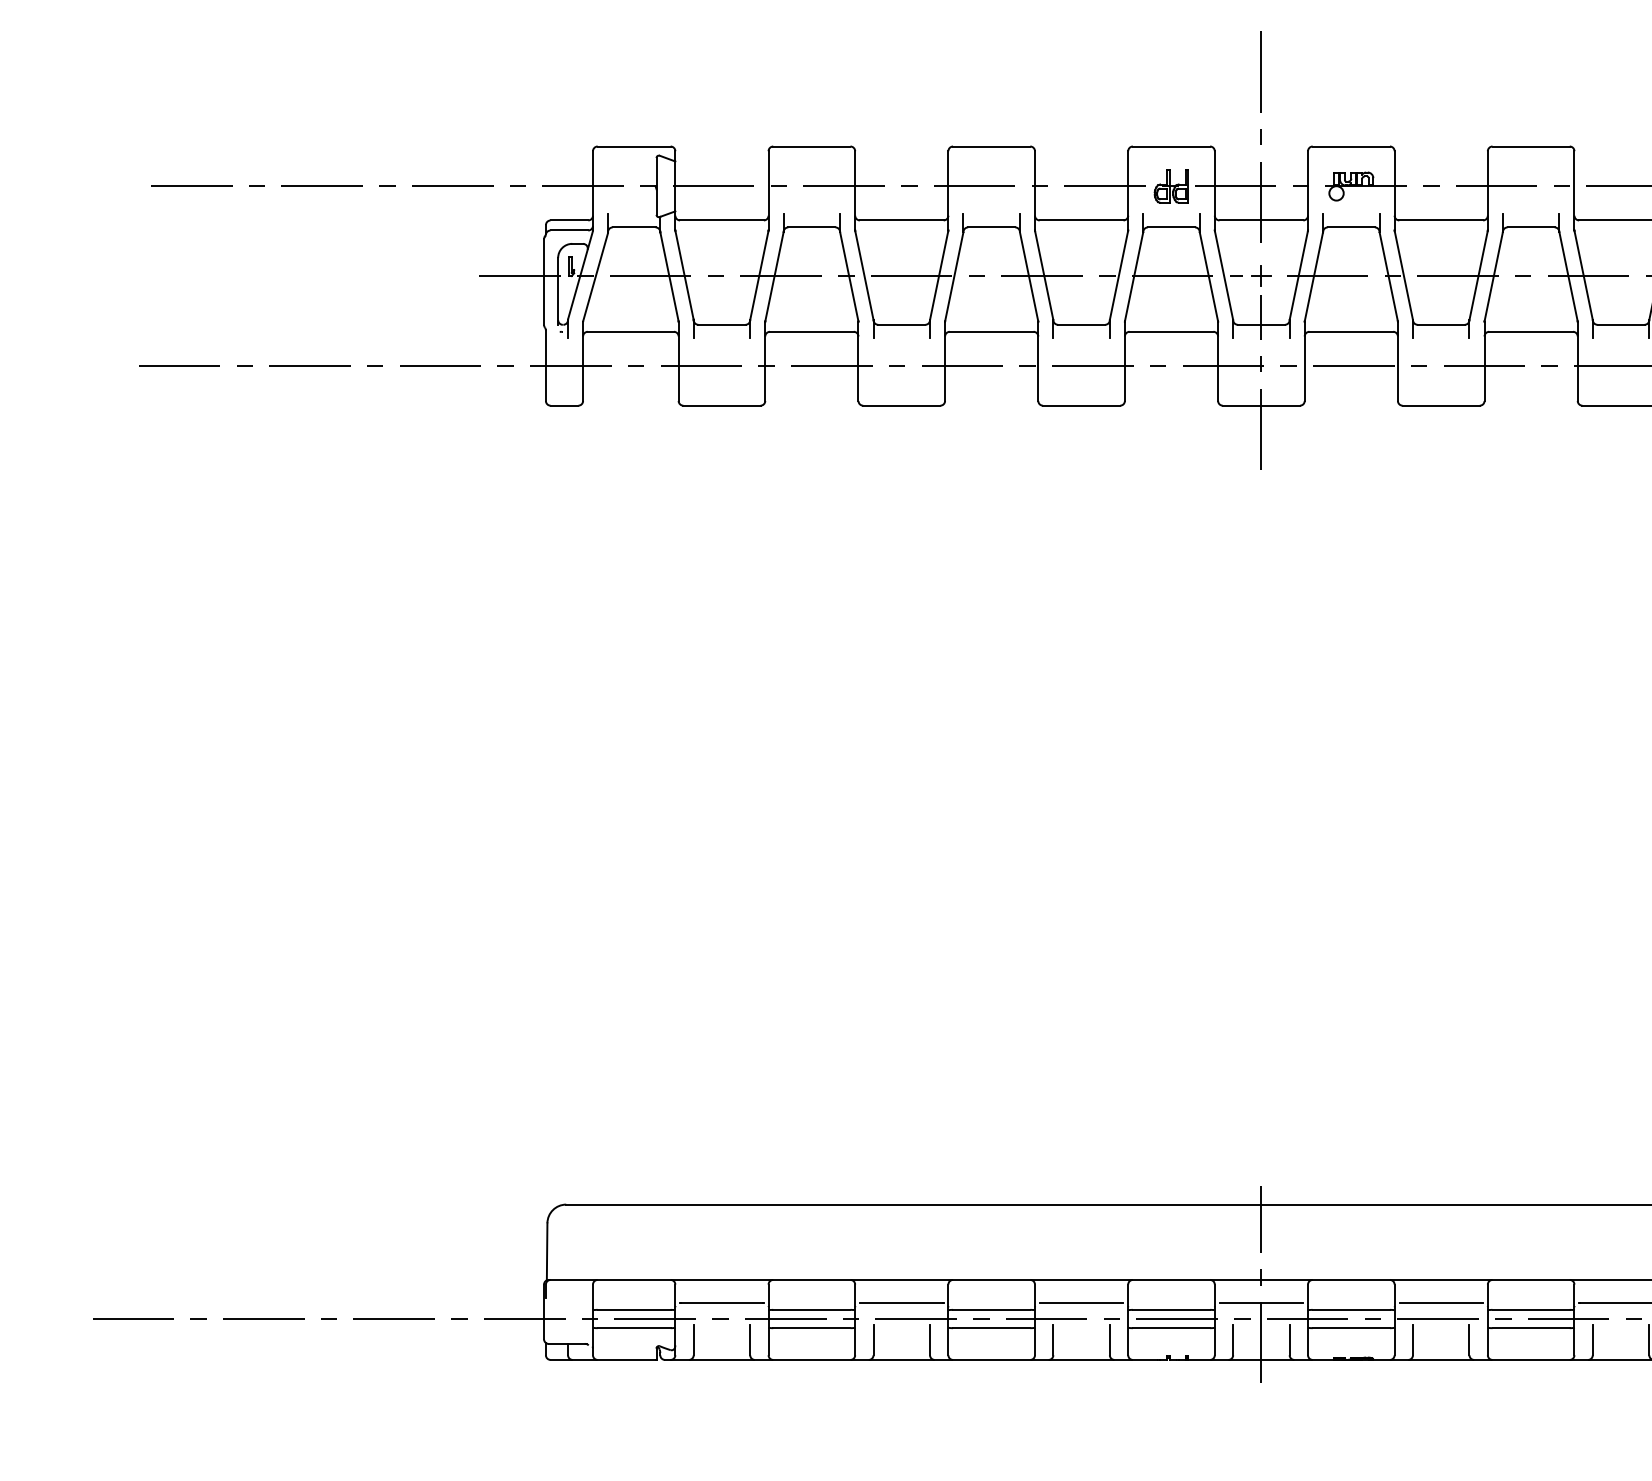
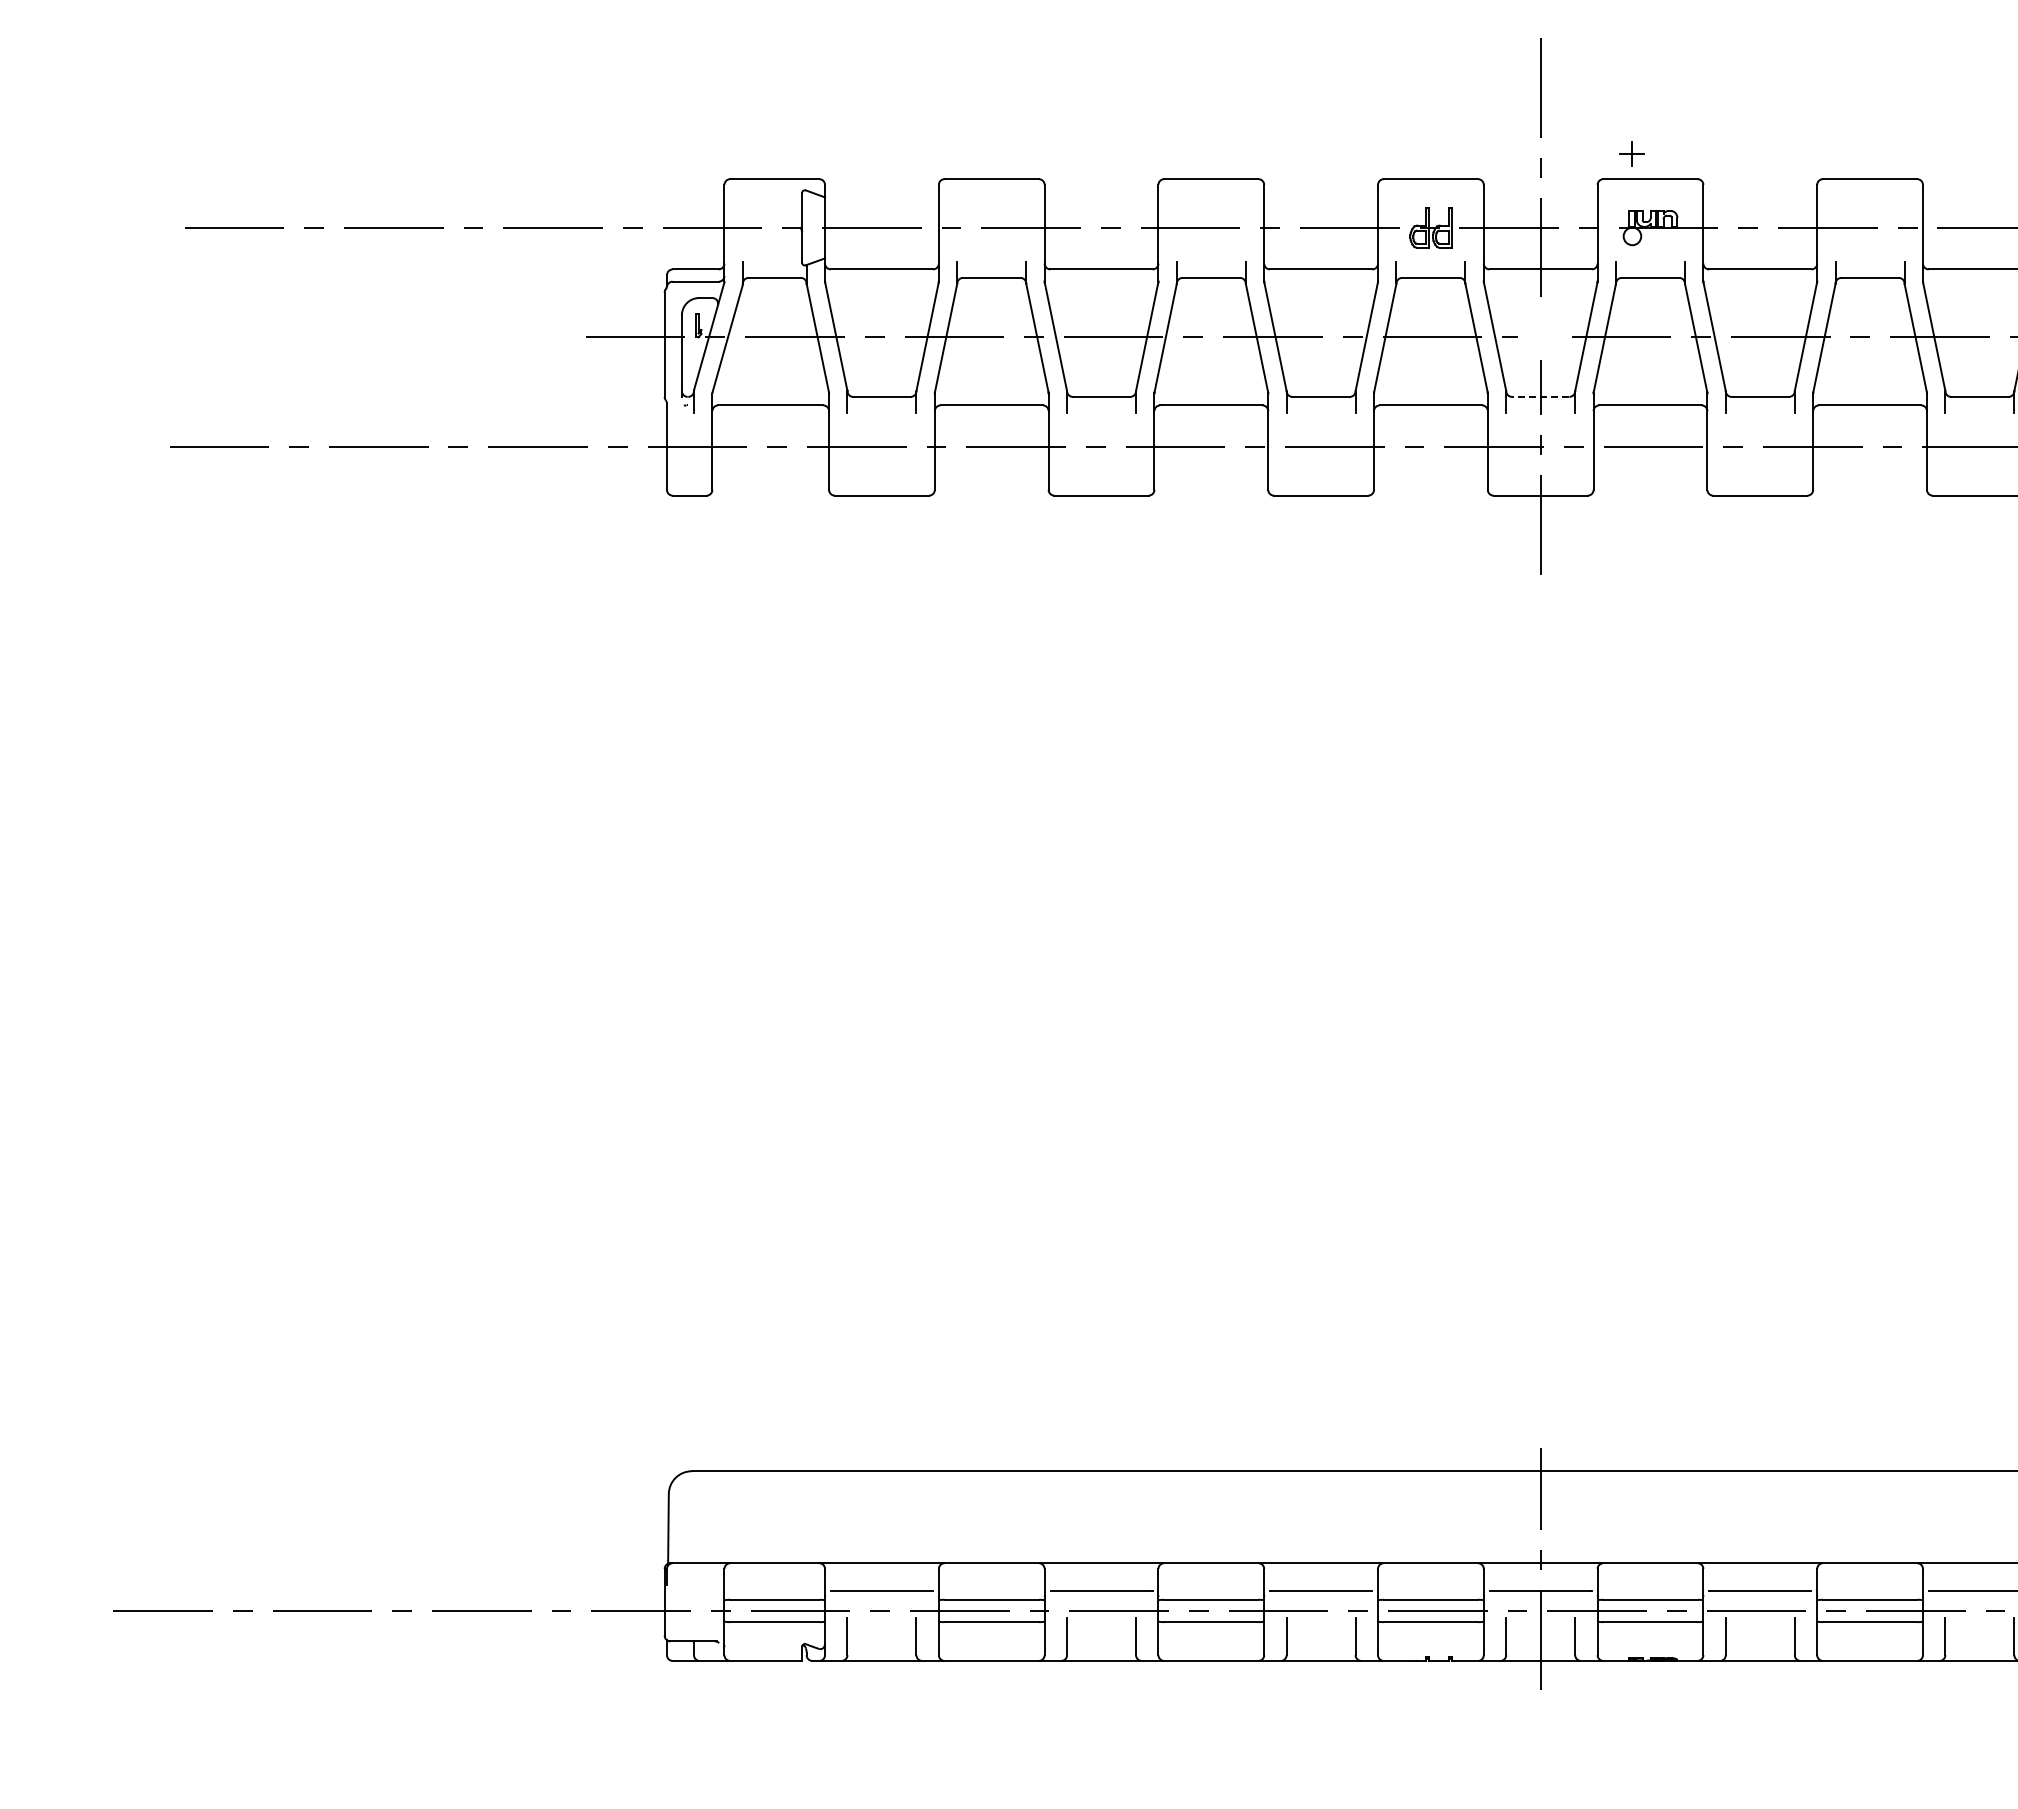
part: (1261, 275) -> (1631, 153), moved
line: (1261, 324) -> (1540, 396), solid -> dashed

